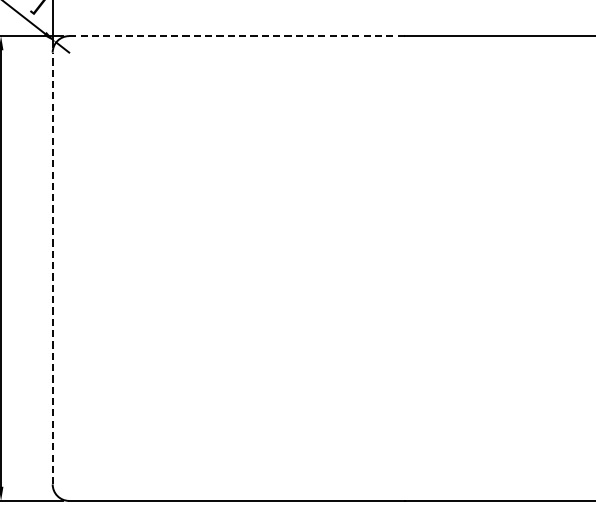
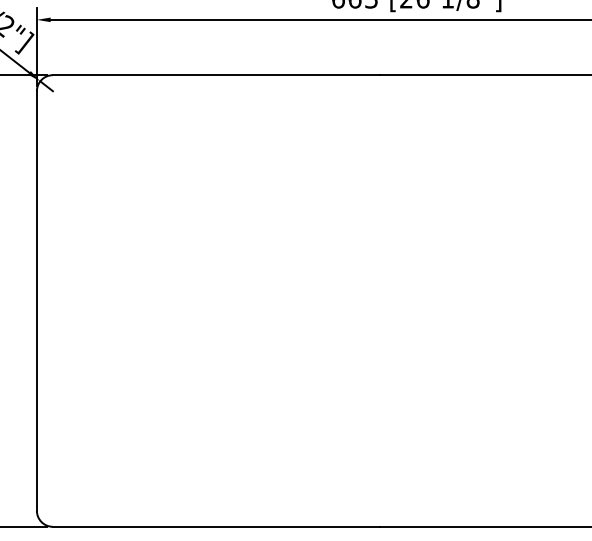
line: (237, 36) -> (216, 75), dashed -> solid
line: (52, 269) -> (36, 301), dashed -> solid

